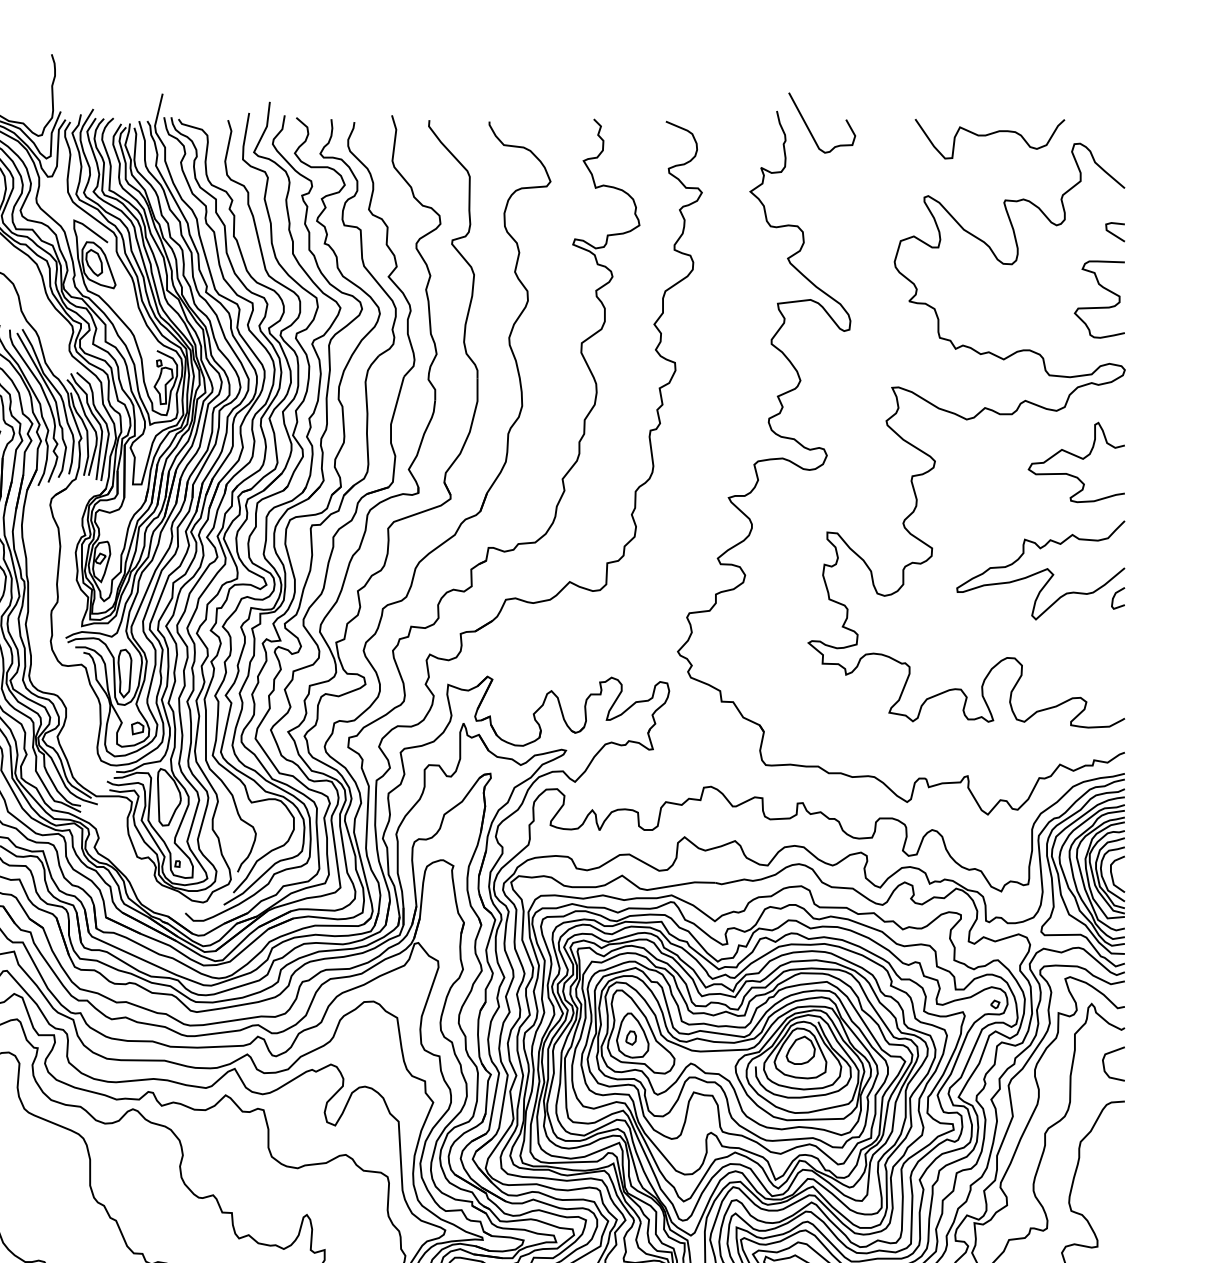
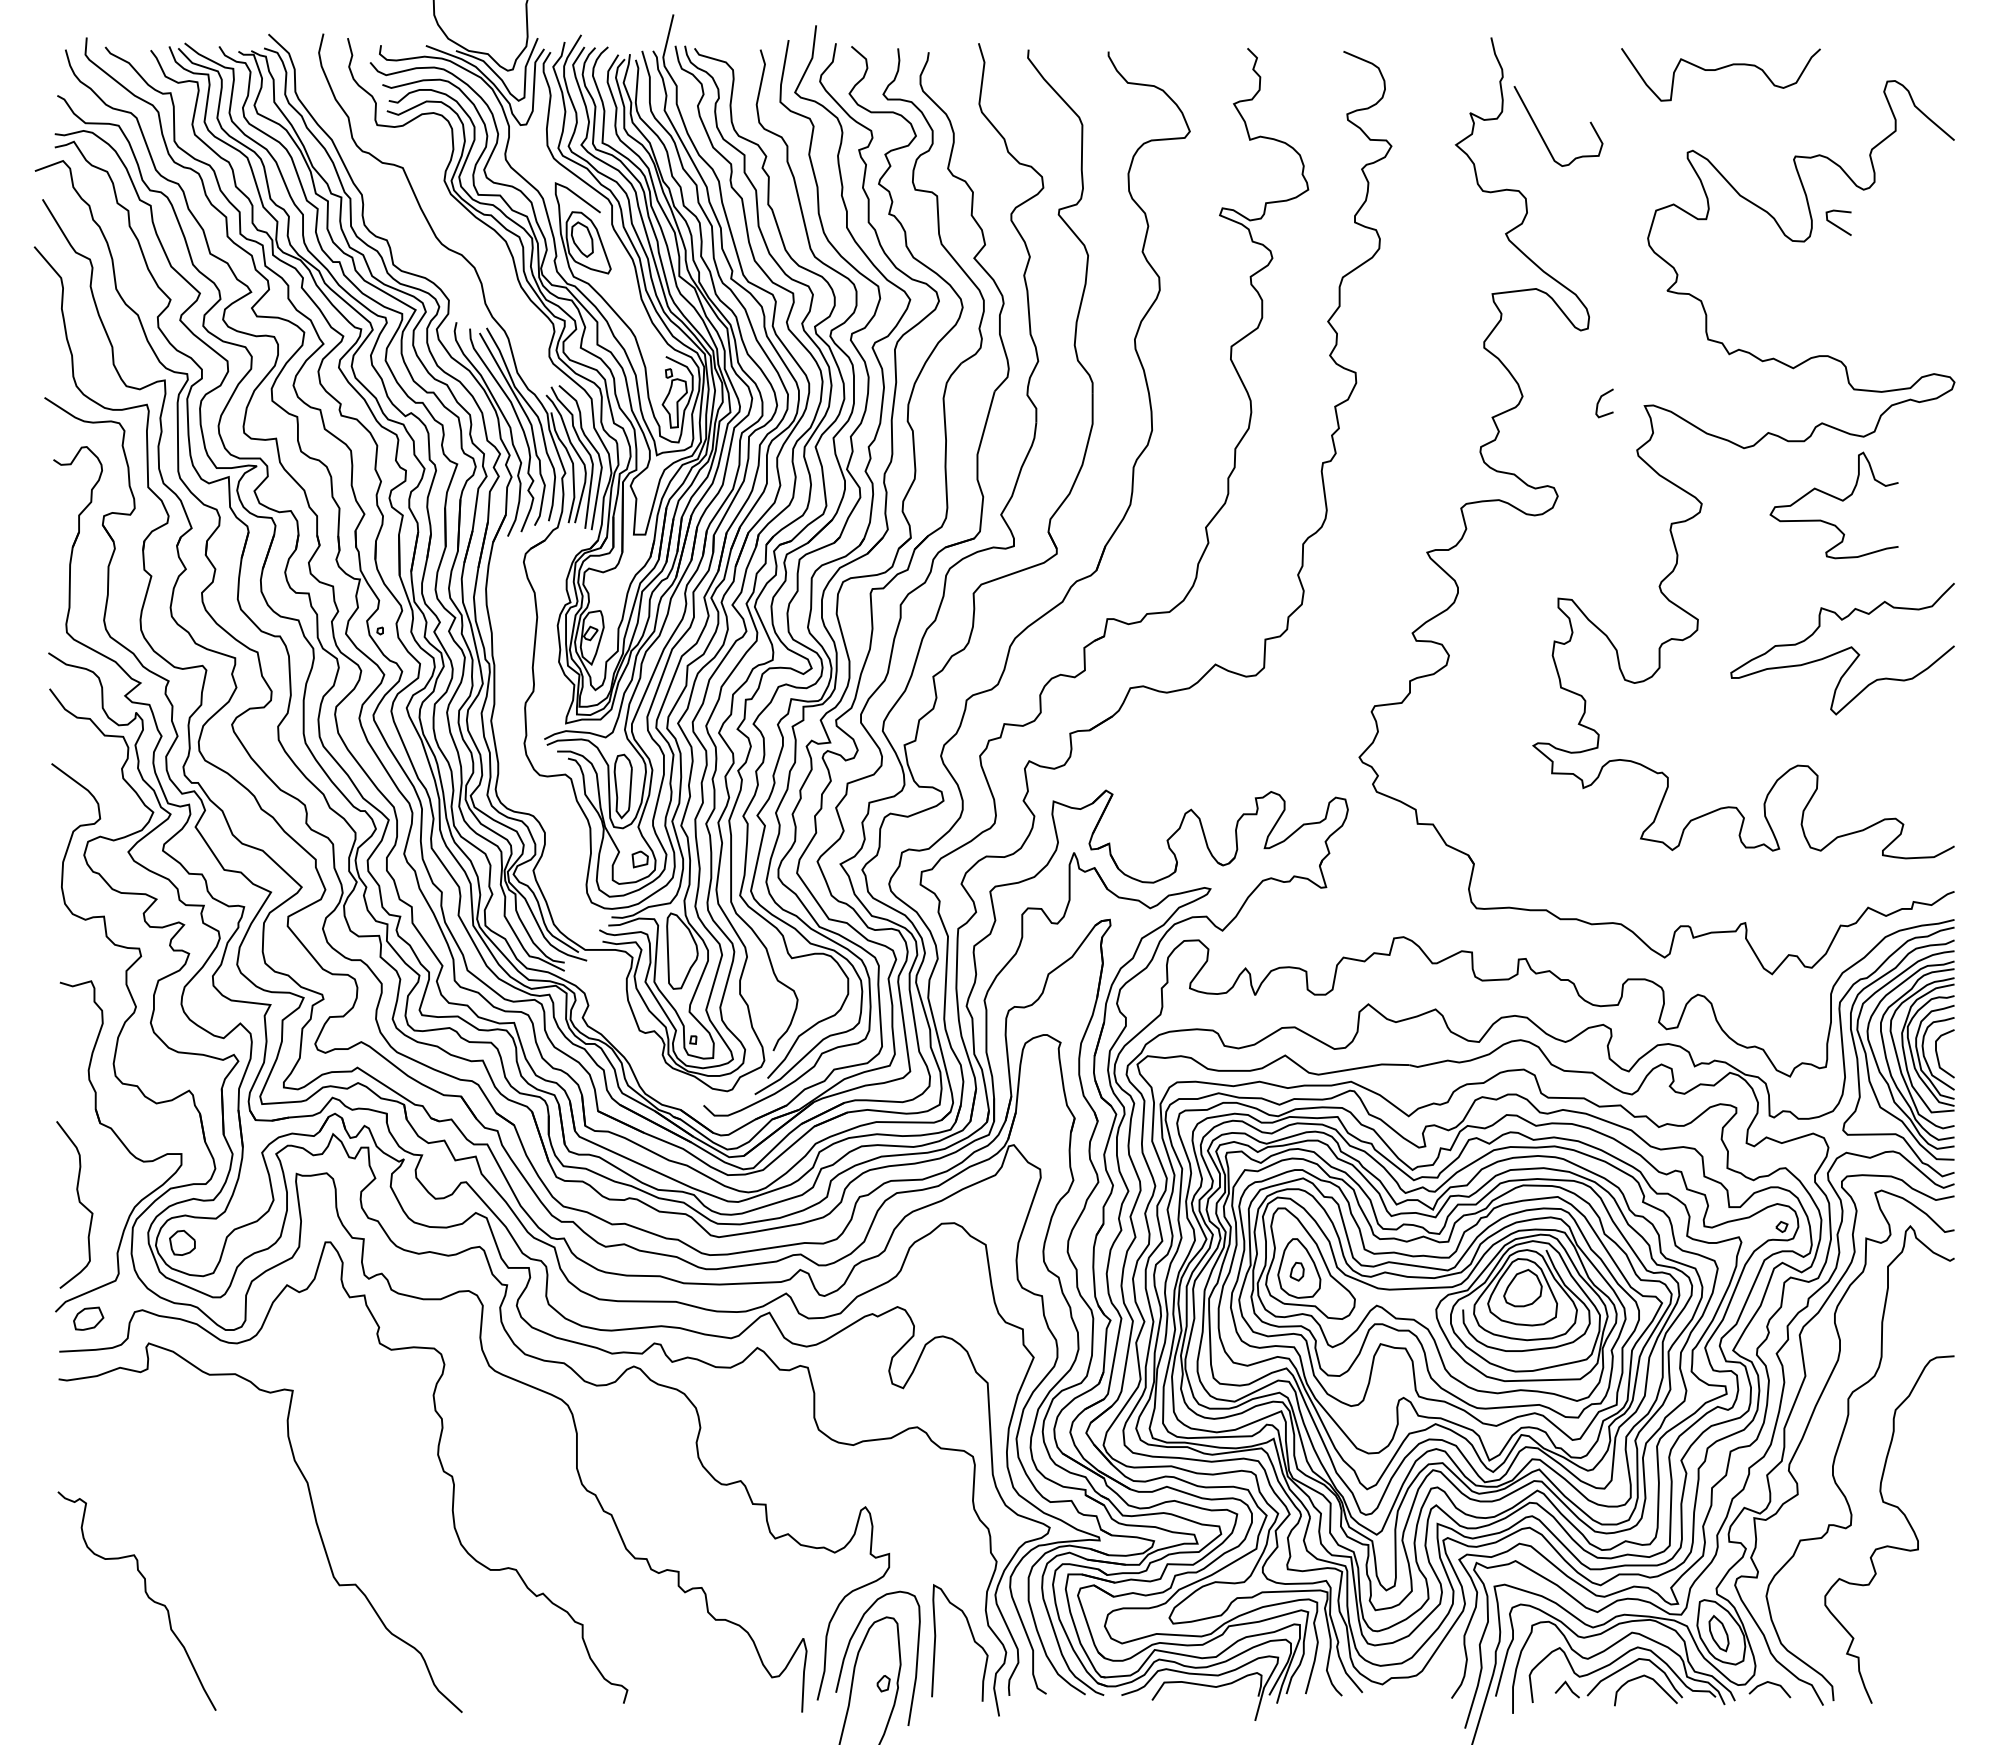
curve: (809, 129) -> (1541, 134), moved
curve: (989, 135) -> (1720, 69), moved
line: (1113, 233) -> (1836, 224), moved
curve: (1099, 307) -> (1920, 298), removed
curve: (1076, 457) -> (1834, 498), moved
curve: (1115, 596) -> (1600, 400), moved
curve: (1104, 1064) -> (1927, 1307), removed

